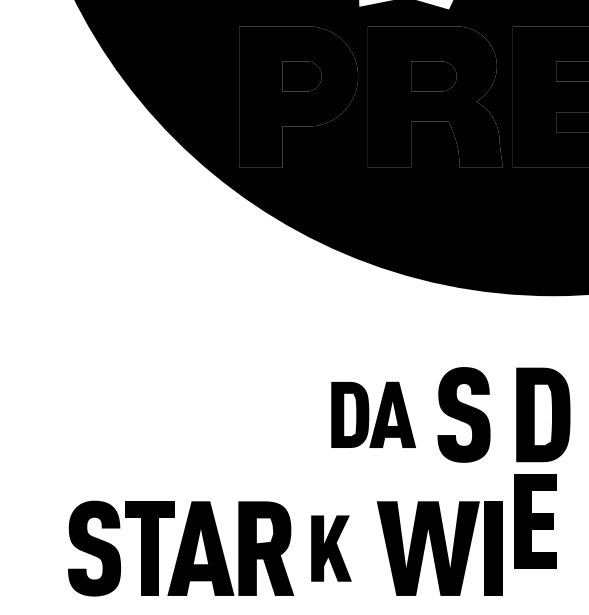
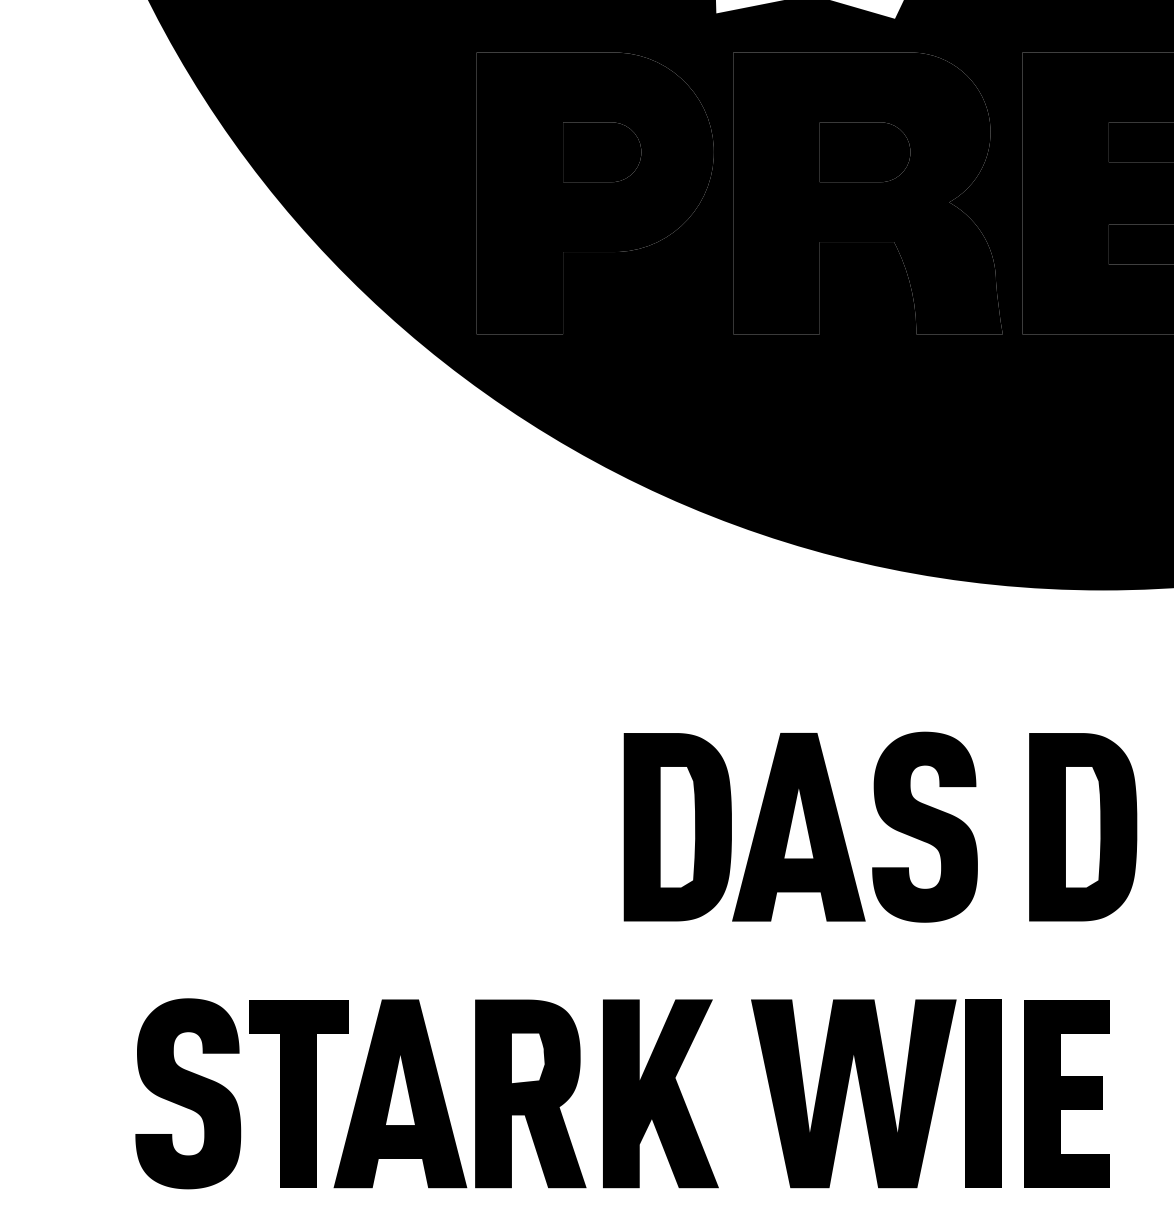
part: (373, 414) -> (744, 826), size x1.43
part: (535, 521) -> (1067, 1093), moved
part: (331, 548) -> (660, 1093), size x1.43

